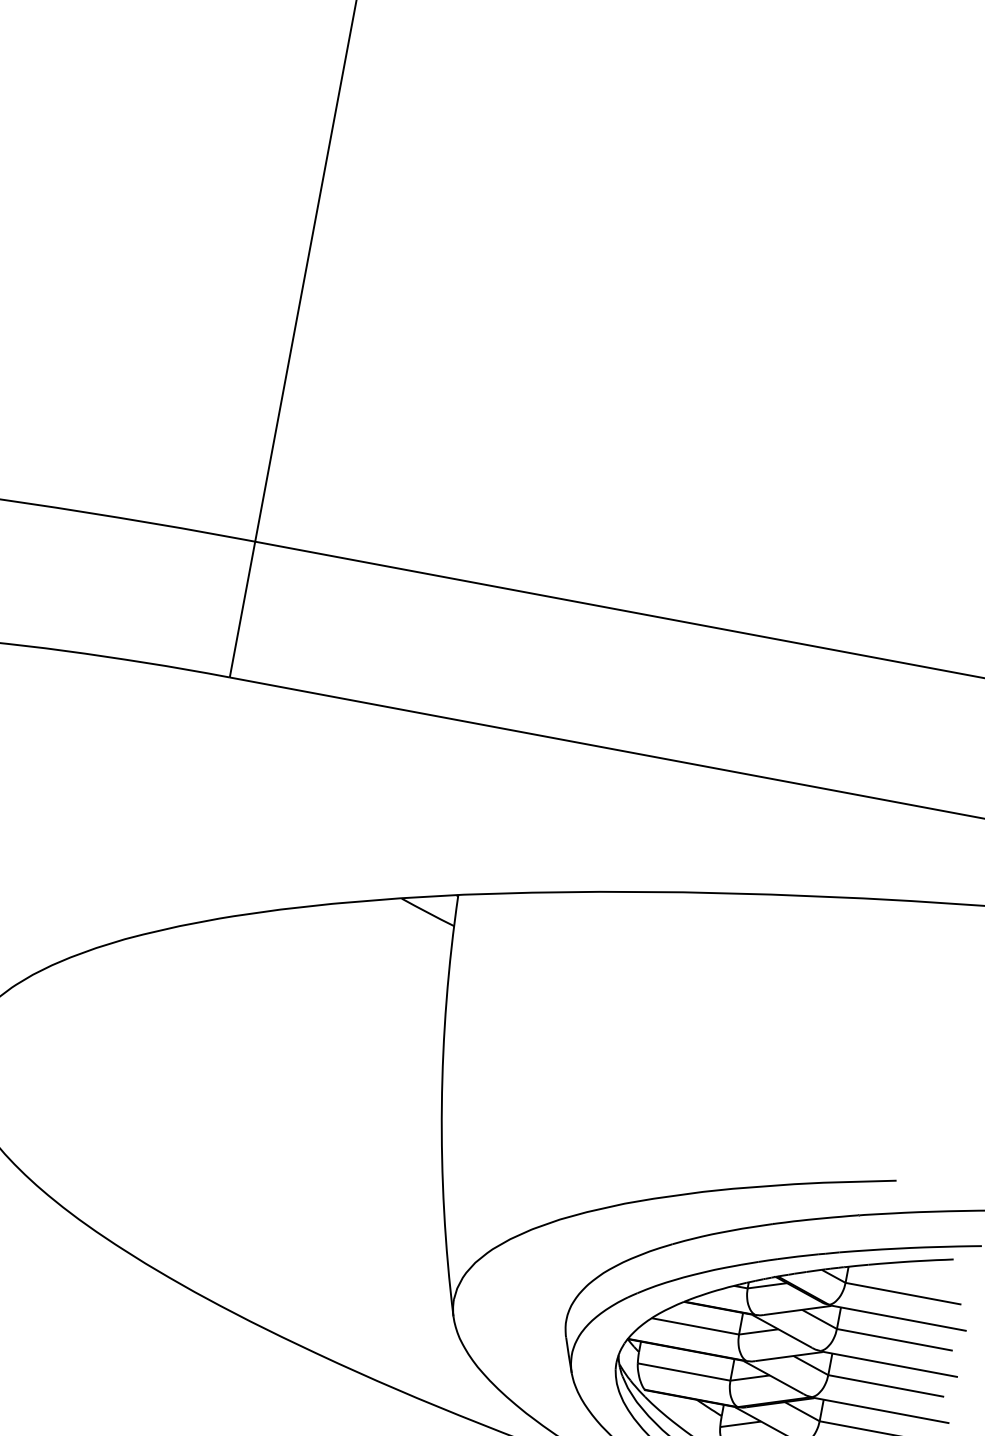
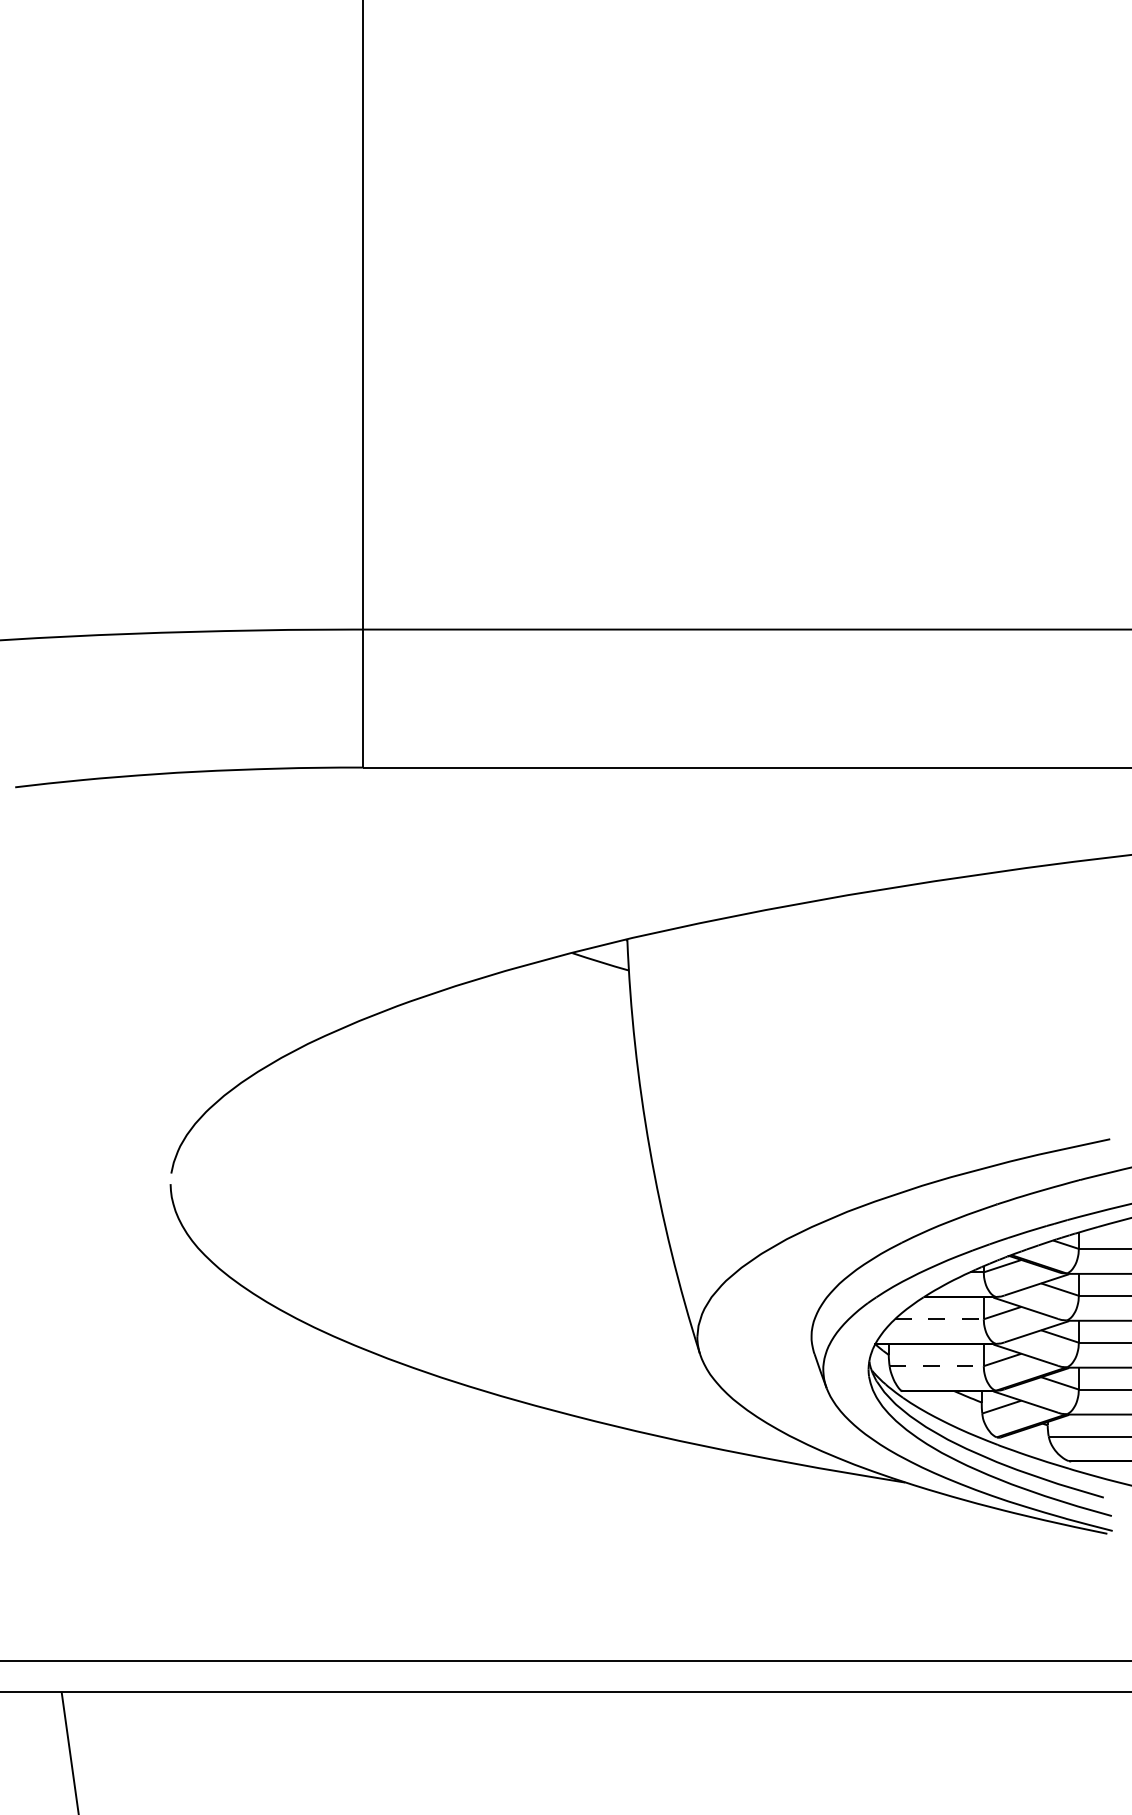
line: (695, 1326) -> (939, 1319), solid -> dashed
line: (684, 1372) -> (937, 1366), solid -> dashed

